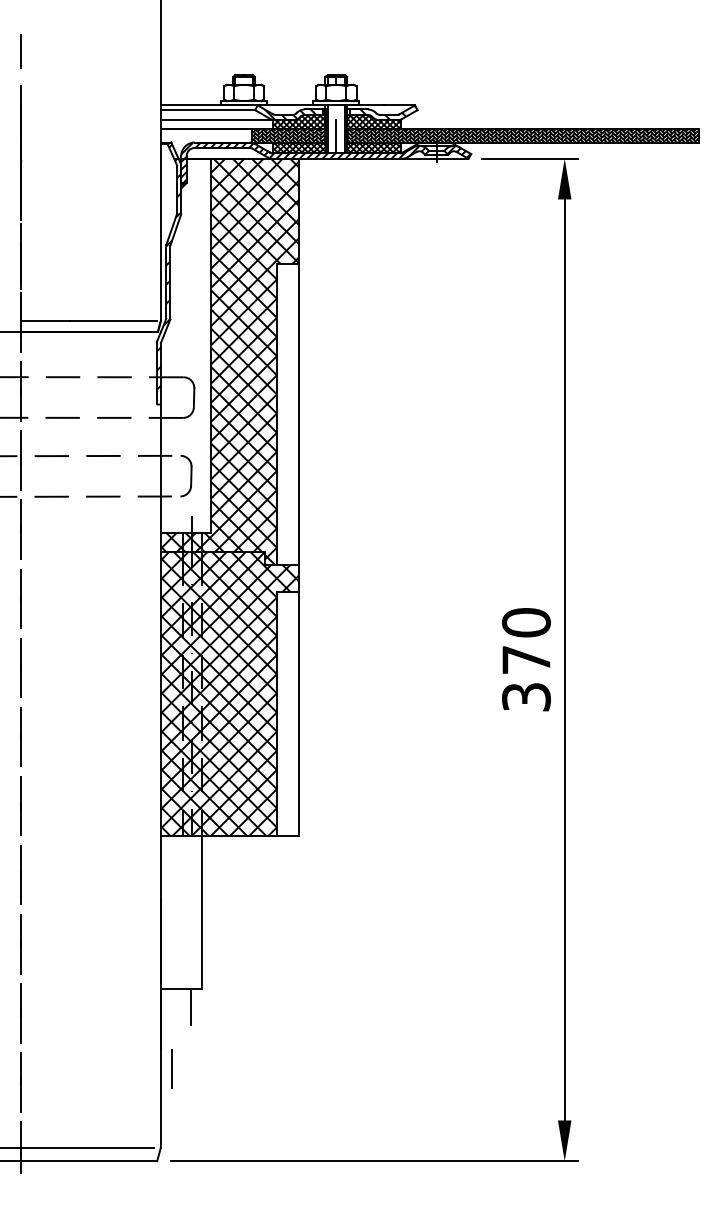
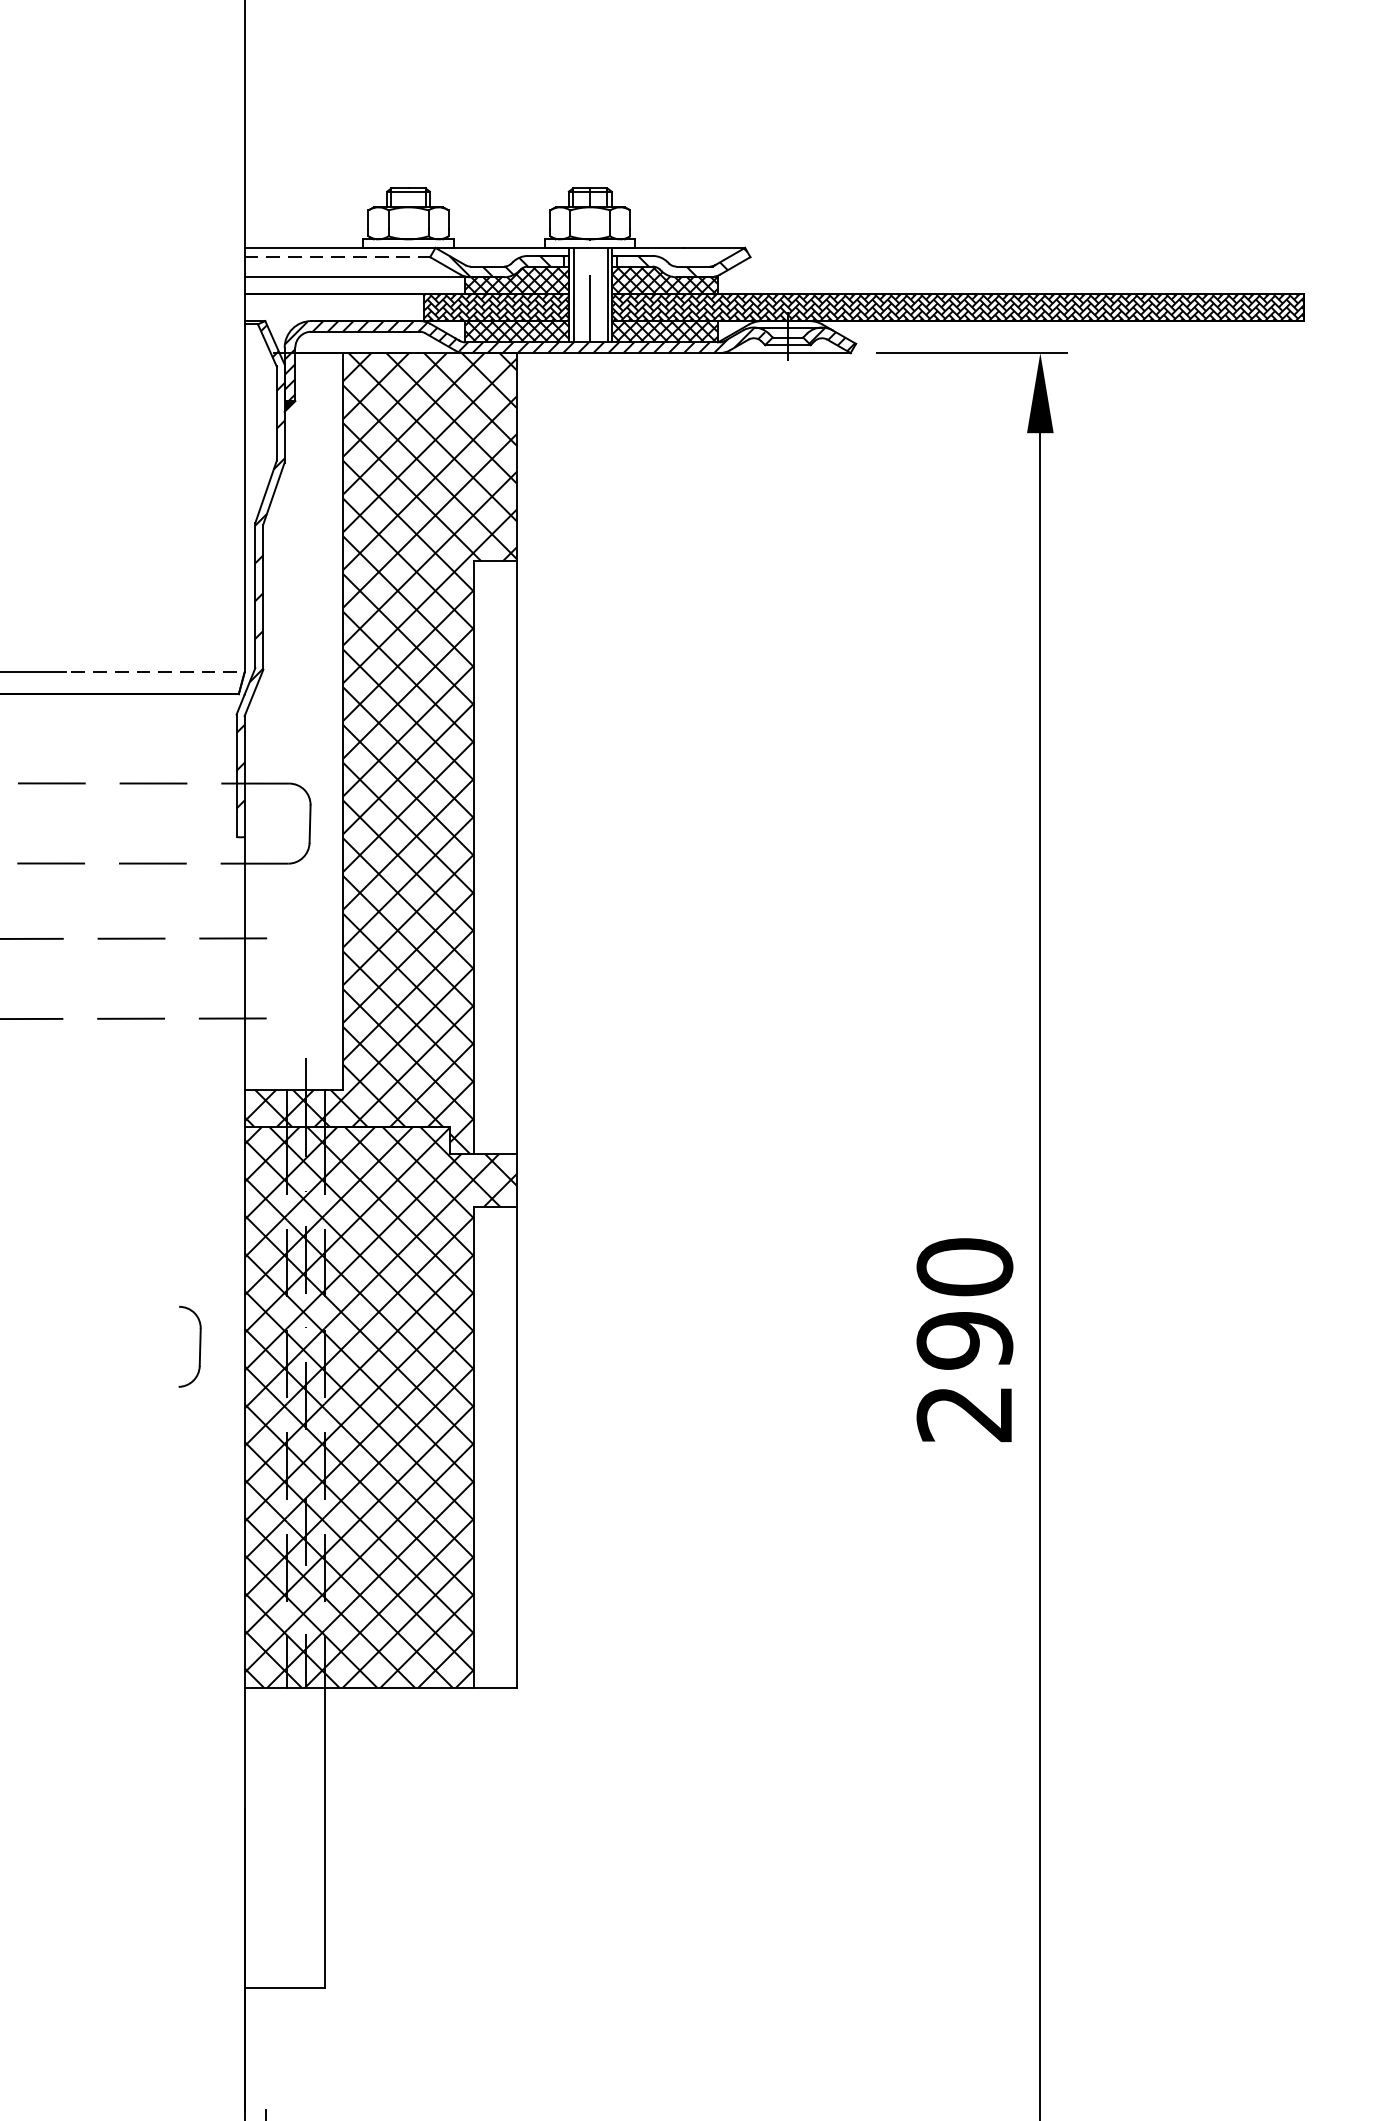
line: (208, 110) -> (338, 257), solid -> dashed
line: (113, 320) -> (151, 671), solid -> dashed
part: (186, 476) -> (190, 1347), moved
text: (526, 678) -> (965, 1377), 370 -> 290
line: (190, 1006) -> (302, 2023), removed

